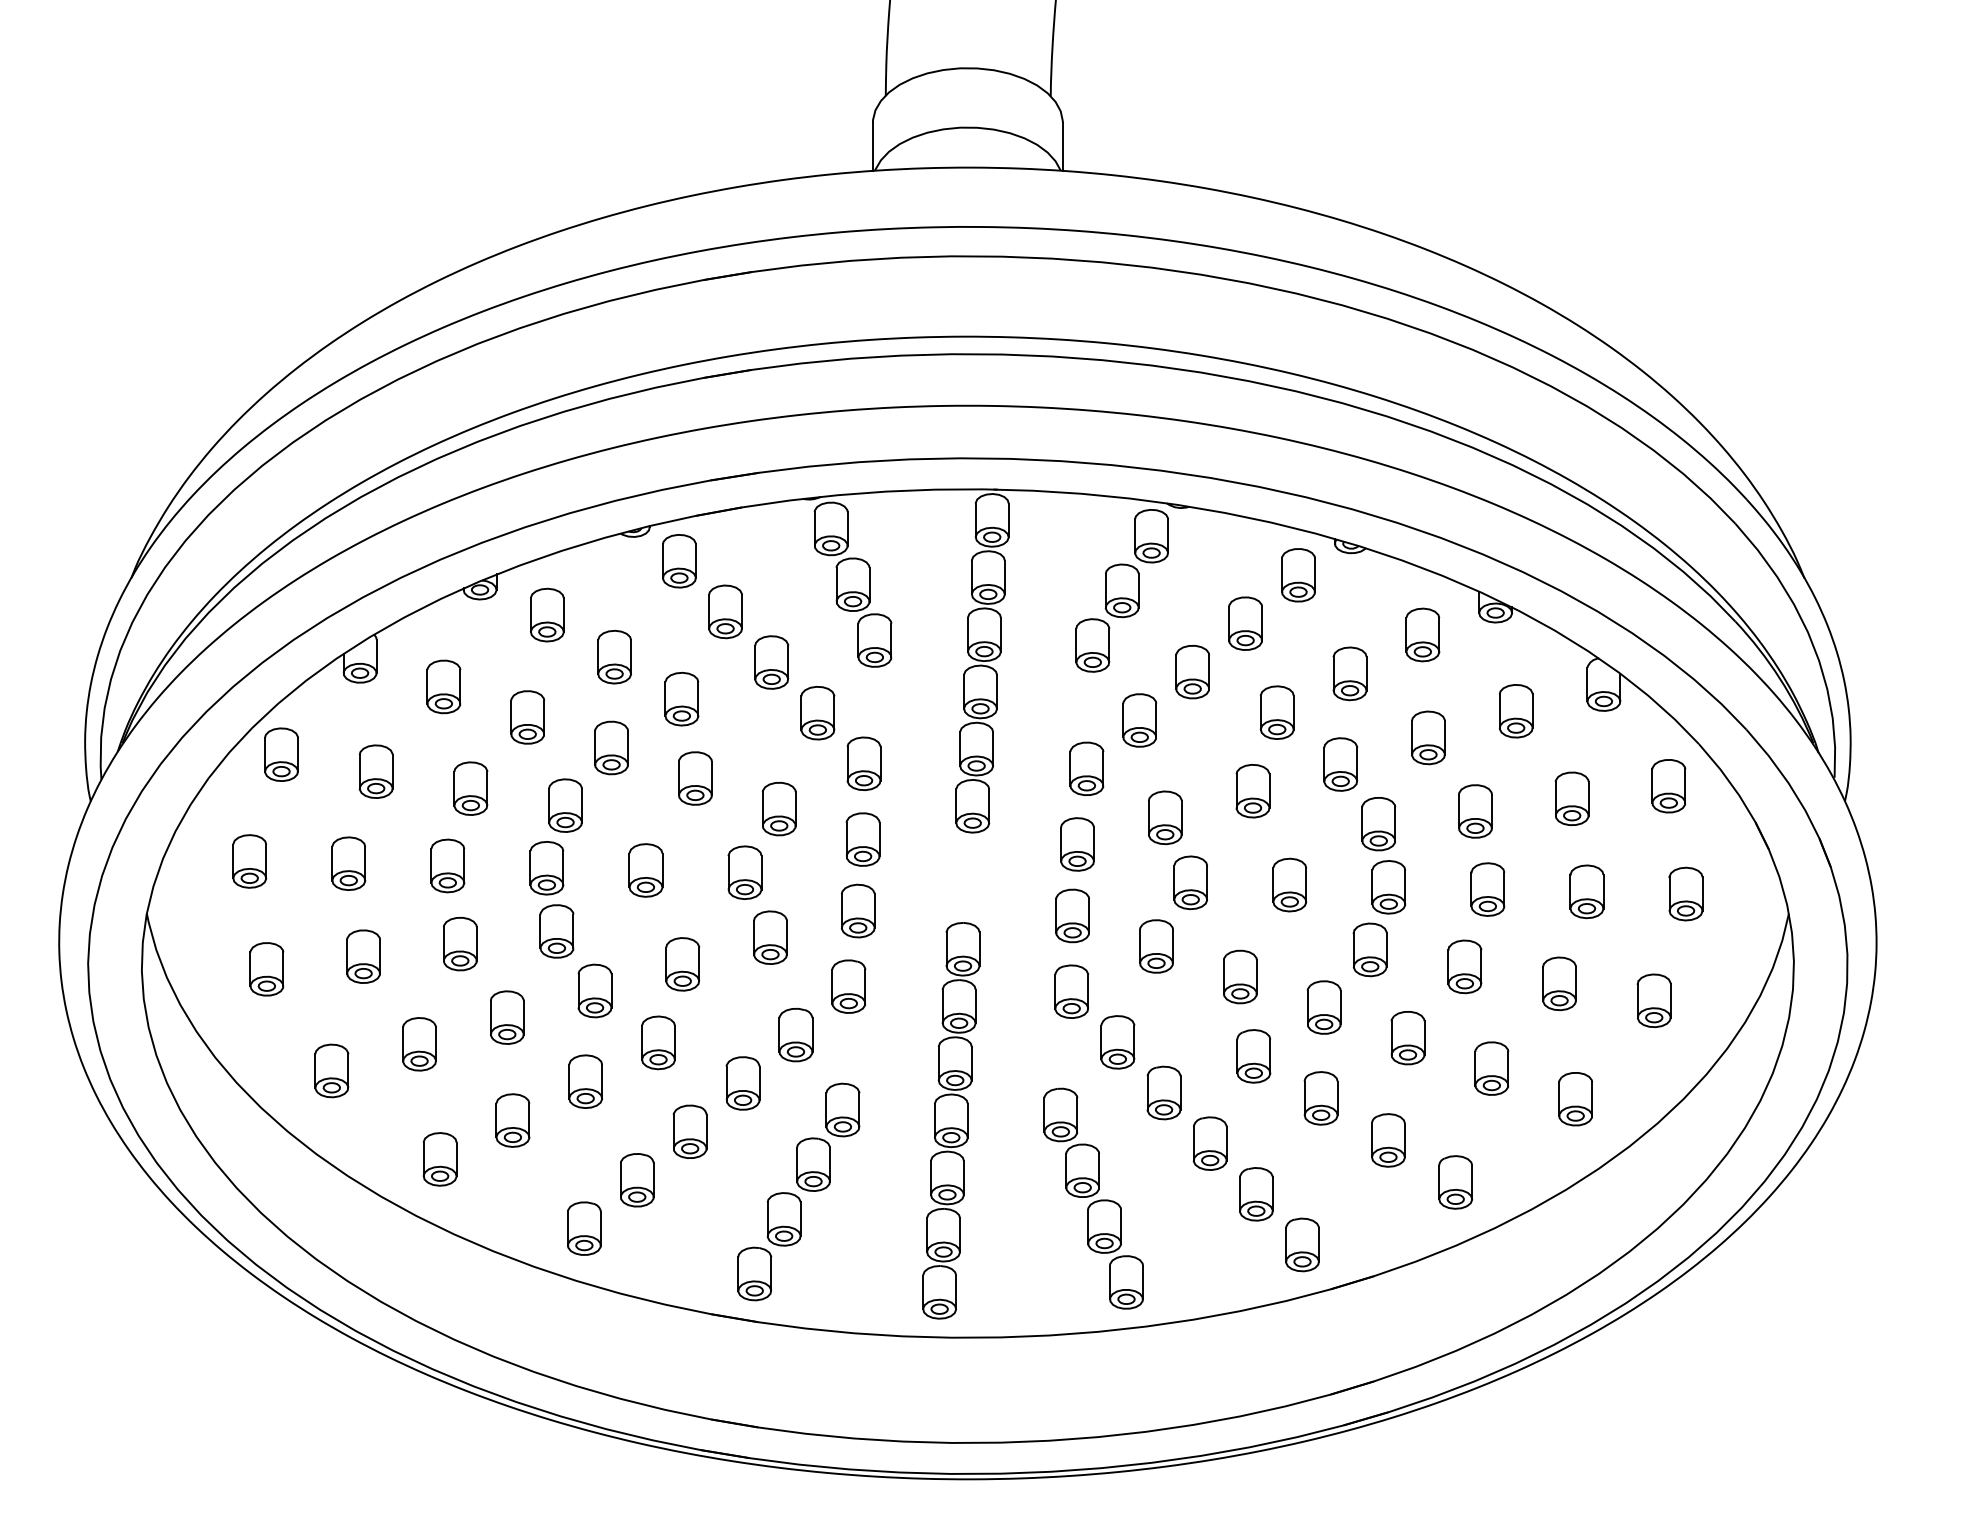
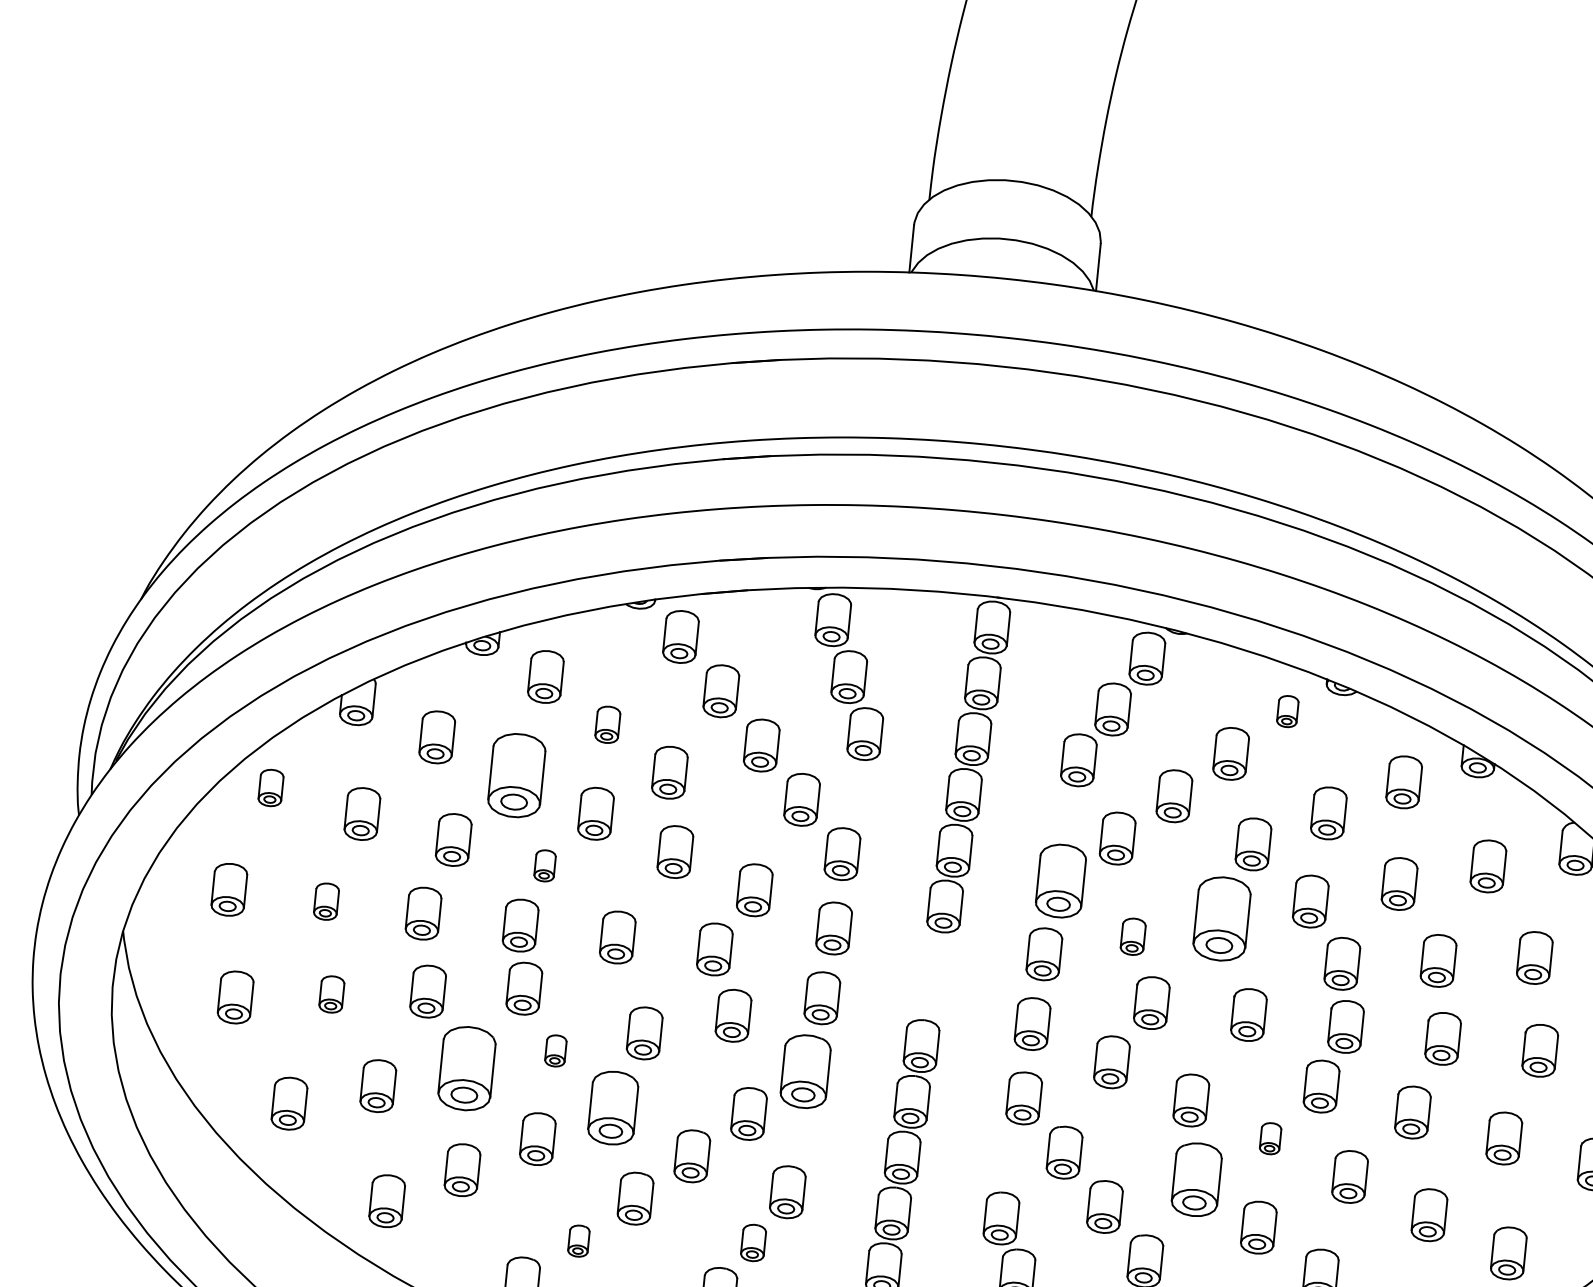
part: (1298, 575) -> (1287, 711), size x0.6
part: (614, 656) -> (607, 724), size x0.7
part: (527, 717) -> (516, 775), size x1.6
part: (281, 754) -> (271, 787), size x0.7
part: (1086, 768) -> (1060, 880), size x1.4
part: (1252, 791) -> (1221, 919), size x1.6
part: (565, 805) -> (545, 865), size x0.6
part: (1165, 817) -> (1133, 936), size x0.7
part: (348, 863) -> (326, 901), size x0.7
part: (363, 956) -> (331, 994), size x0.7
part: (848, 986) -> (805, 1071), size x1.4
part: (594, 990) -> (555, 1050), size x0.6
part: (1323, 1007) -> (1270, 1138), size x0.6
part: (507, 1017) -> (467, 1068), size x1.6
part: (658, 1042) -> (613, 1107), size x1.4
part: (1253, 1056) -> (1196, 1179), size x1.4
part: (813, 1164) -> (753, 1242), size x0.7
part: (637, 1180) -> (579, 1241), size x0.6

